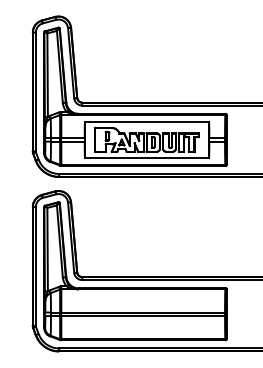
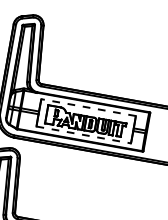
line: (146, 121) -> (88, 107), solid -> dashed
line: (147, 157) -> (84, 134), solid -> dashed

